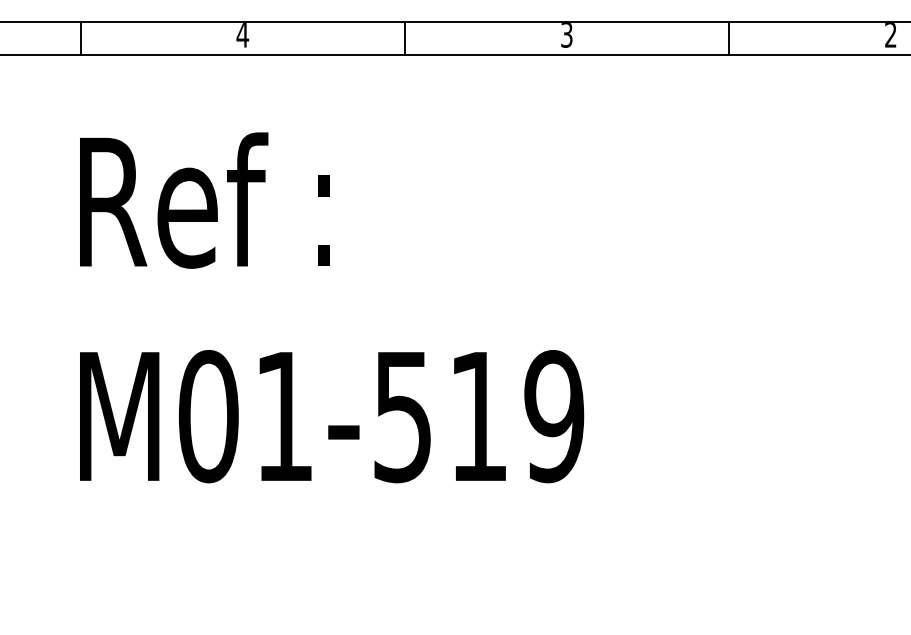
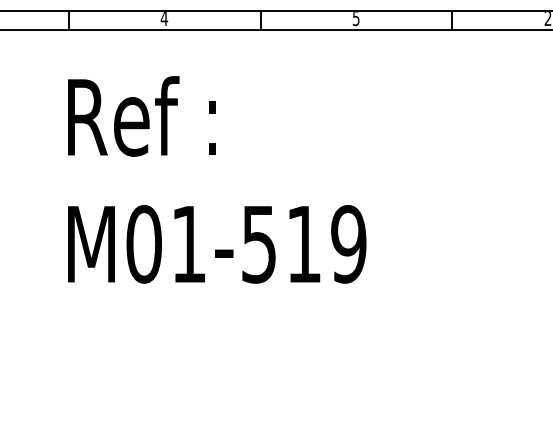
text: (567, 35) -> (356, 18), 3 -> 5

